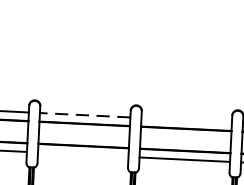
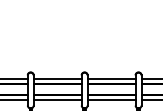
line: (84, 114) -> (57, 78), dashed -> solid
line: (186, 119) -> (111, 78), added
line: (82, 153) -> (57, 99), added

